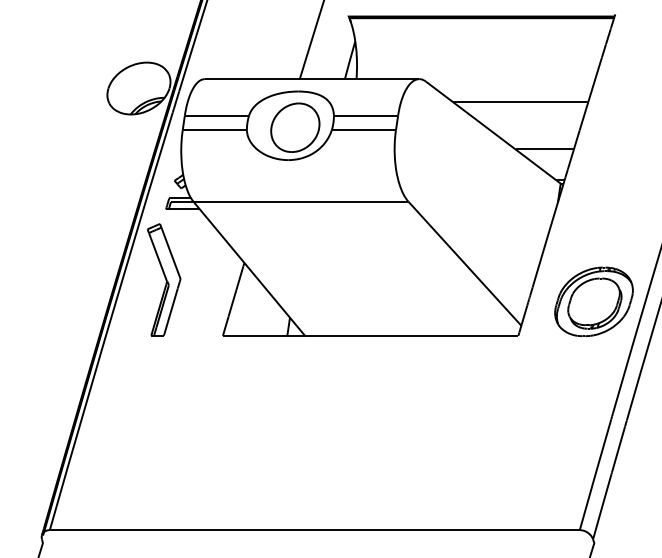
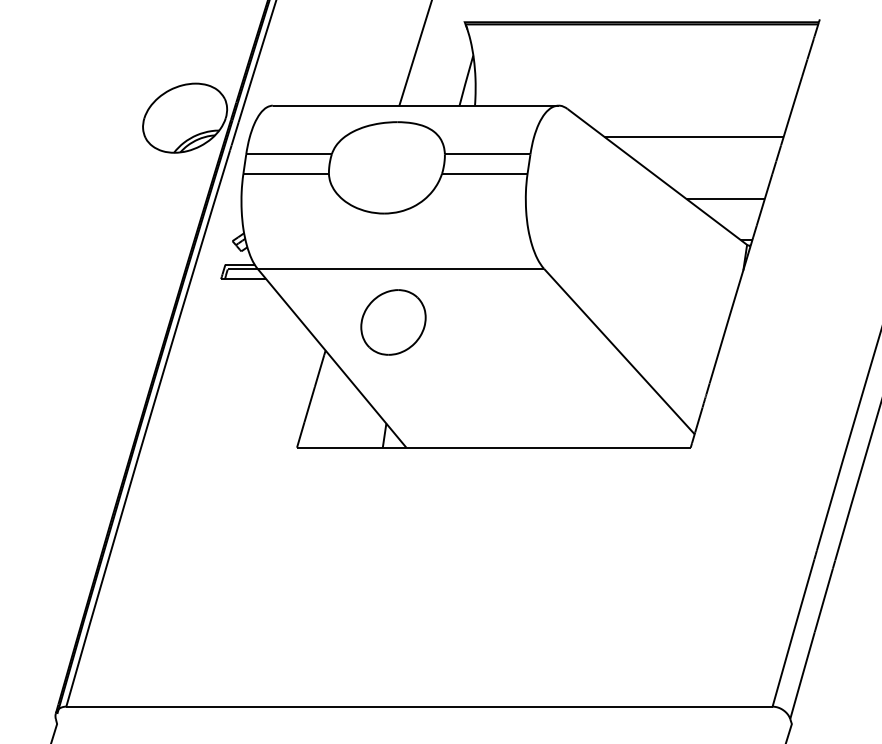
part: (295, 127) -> (393, 322), moved
part: (164, 280) -> (218, 373), removed
part: (594, 301) -> (791, 402), removed

